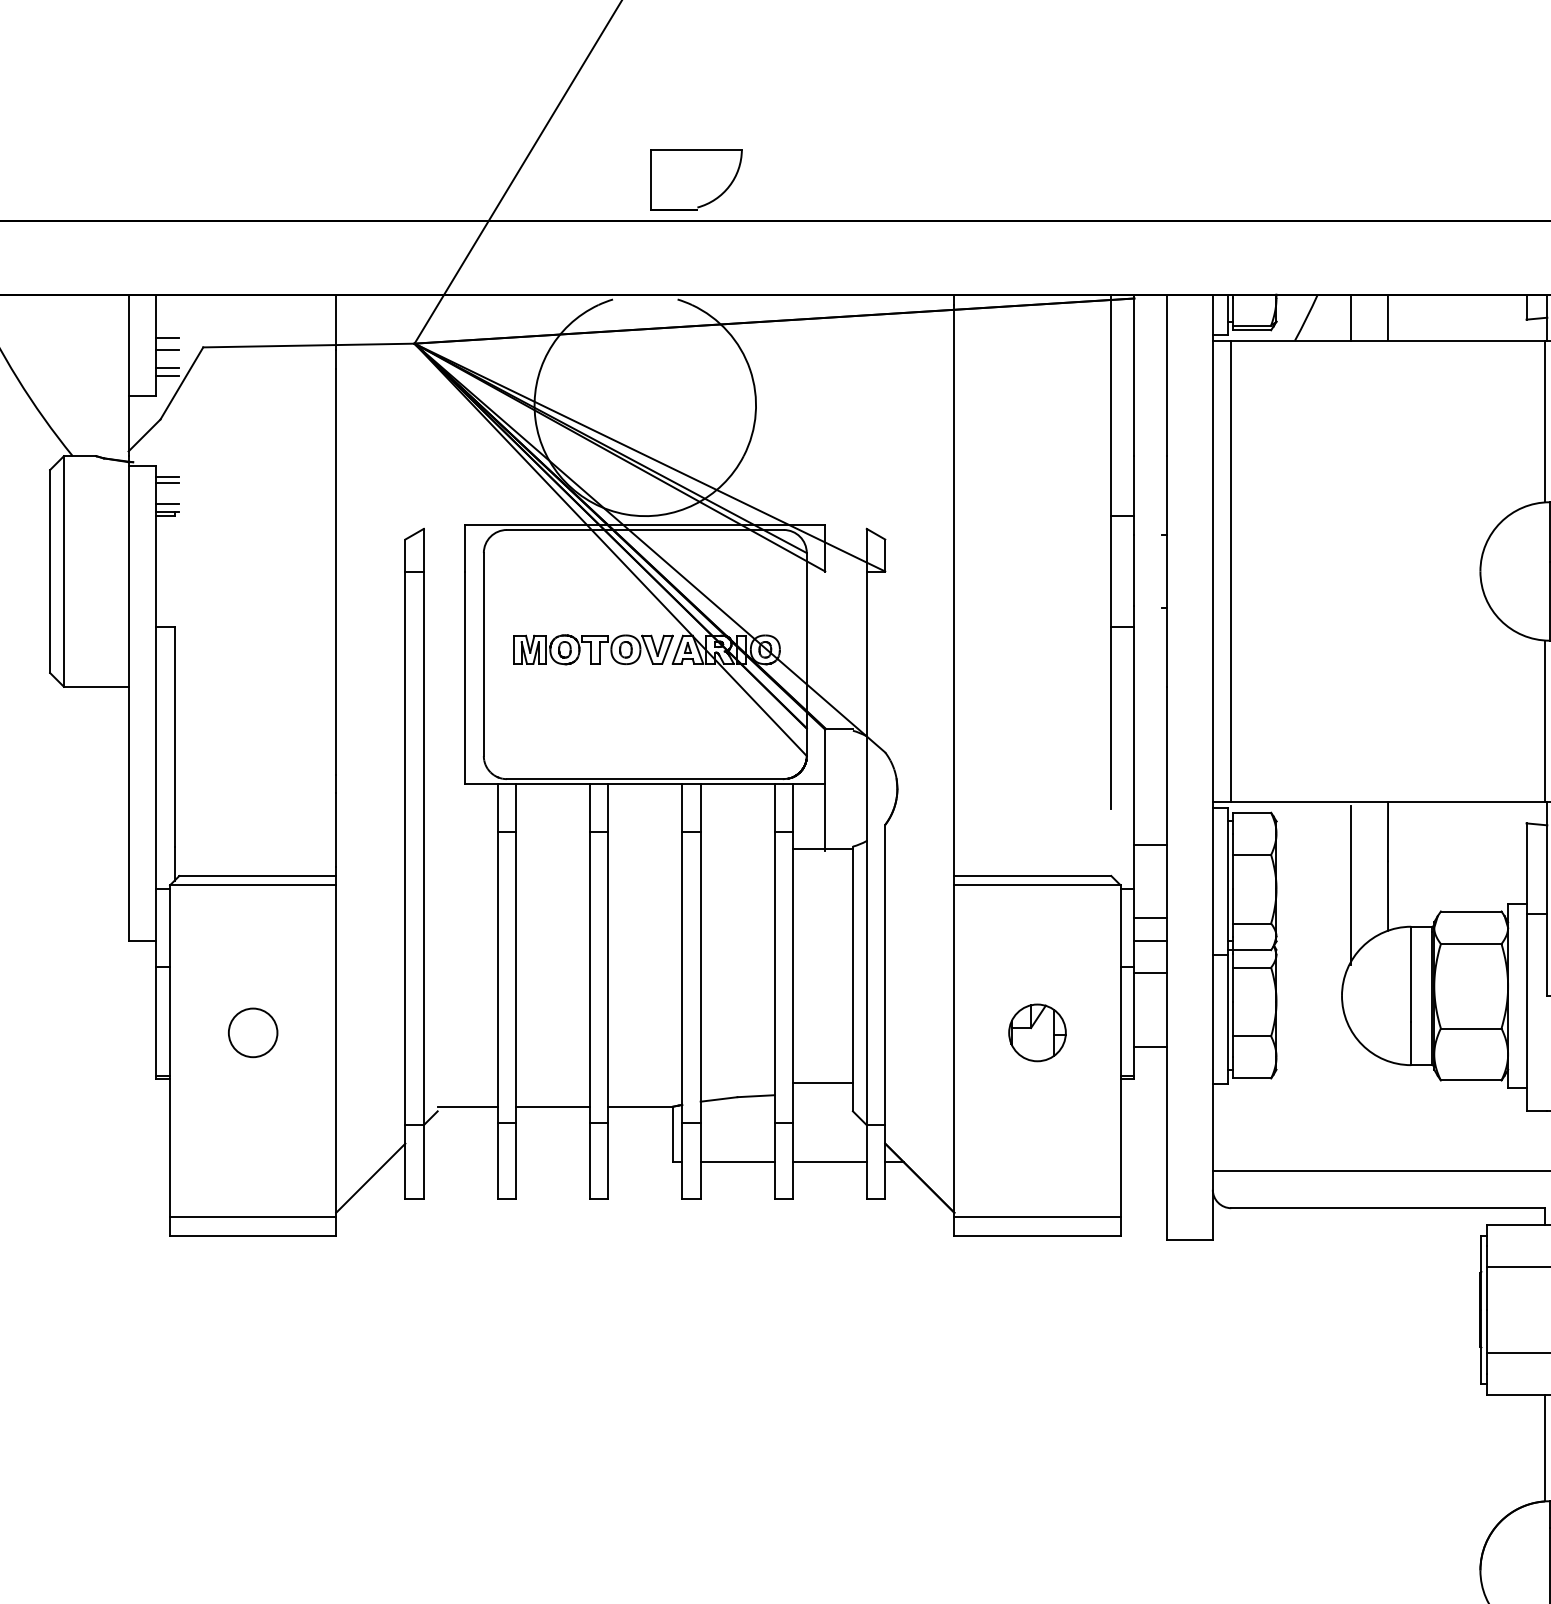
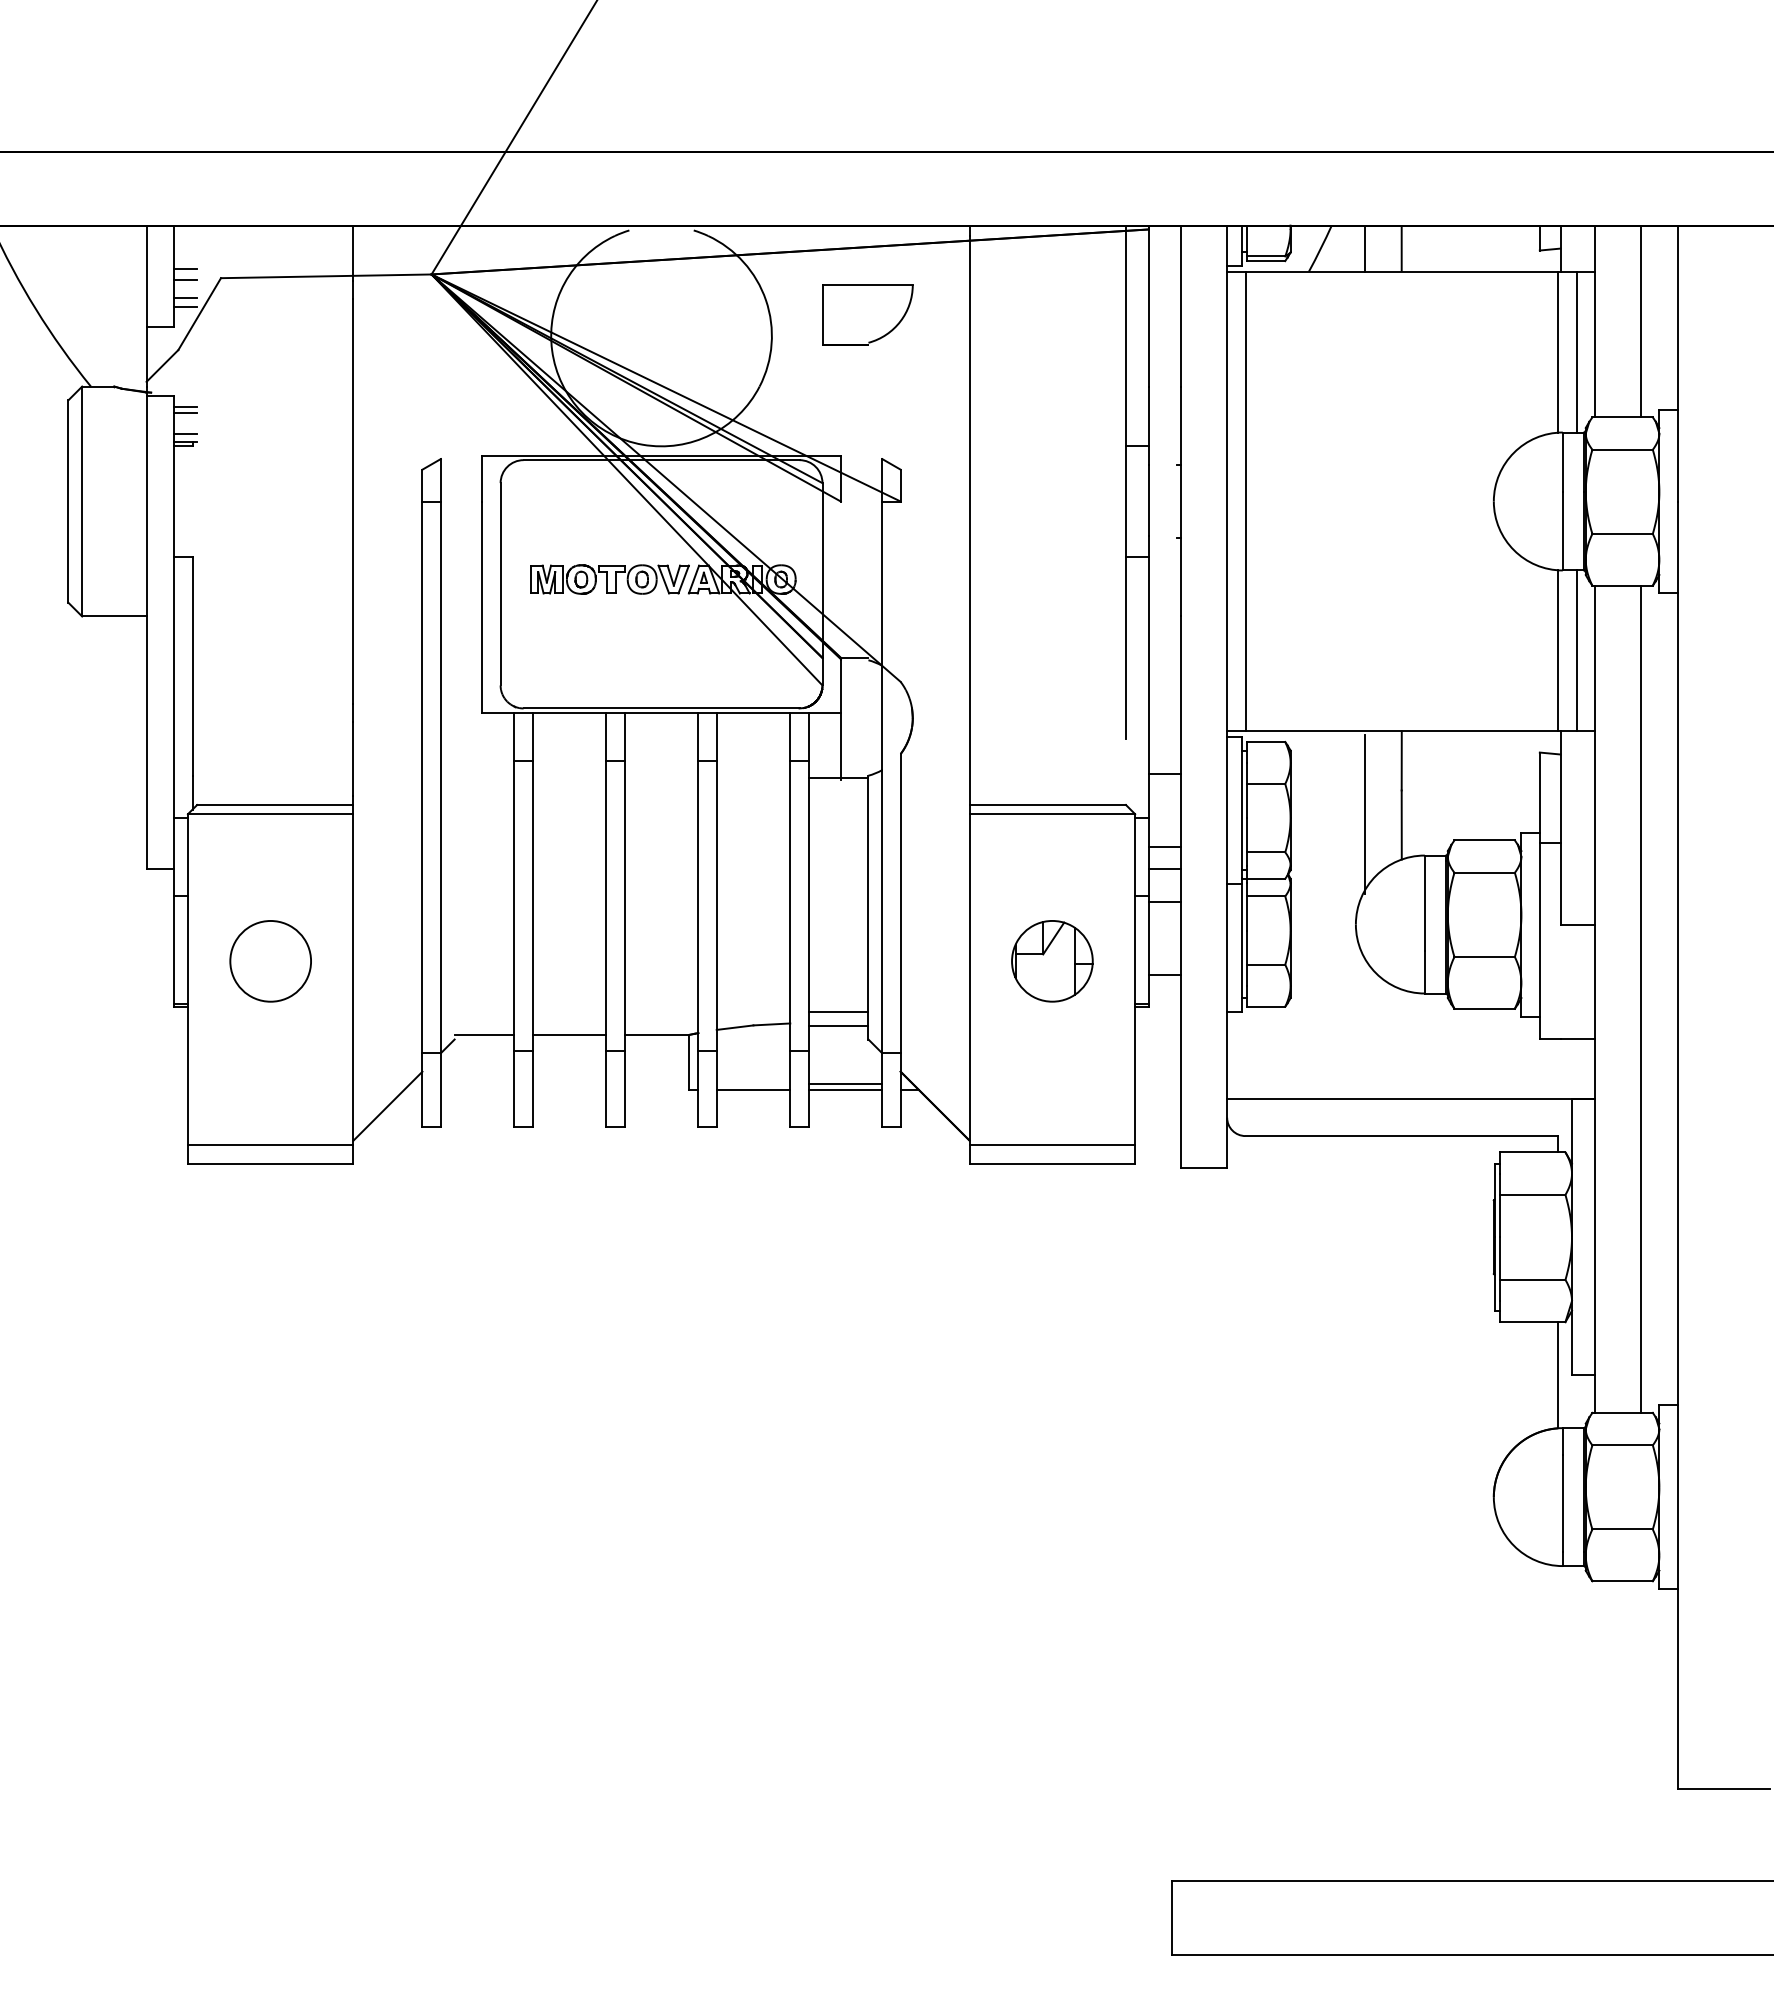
part: (696, 179) -> (867, 314), moved
circle: (252, 1032) -> (270, 960), size x1.67
part: (1037, 1033) -> (1052, 961), size x1.43
line: (822, 1098) -> (838, 1026), added
line: (829, 1155) -> (845, 1083), added

